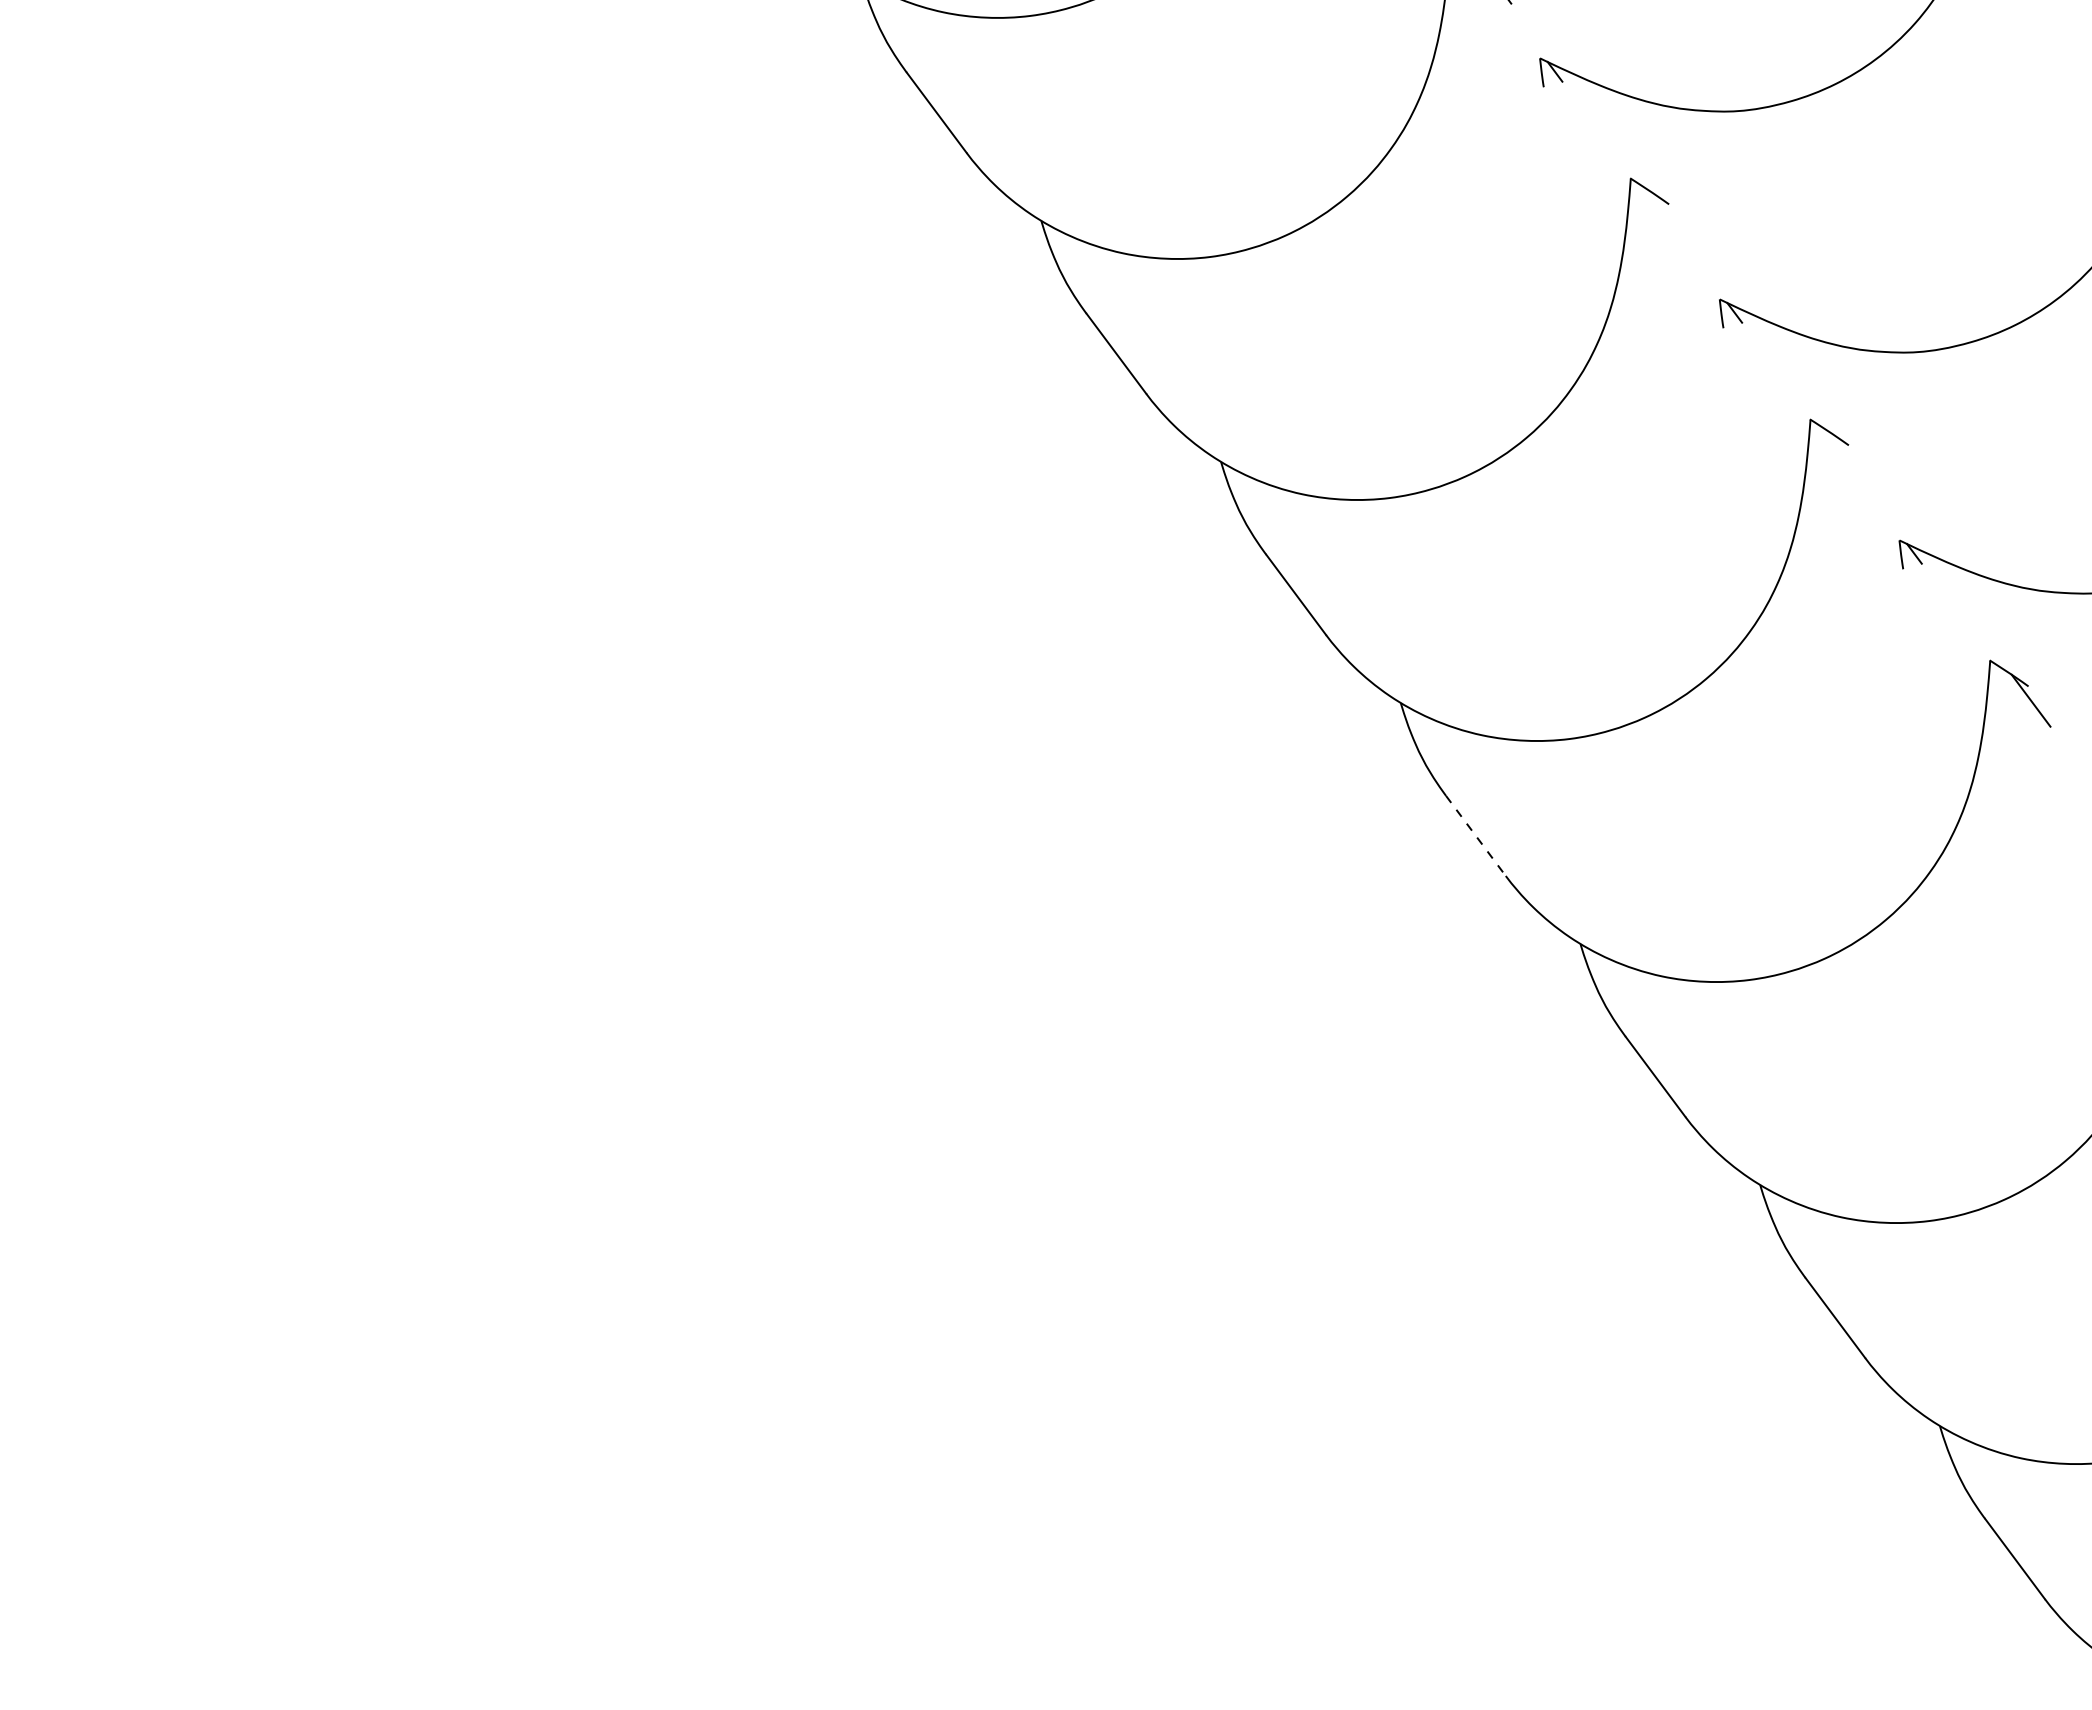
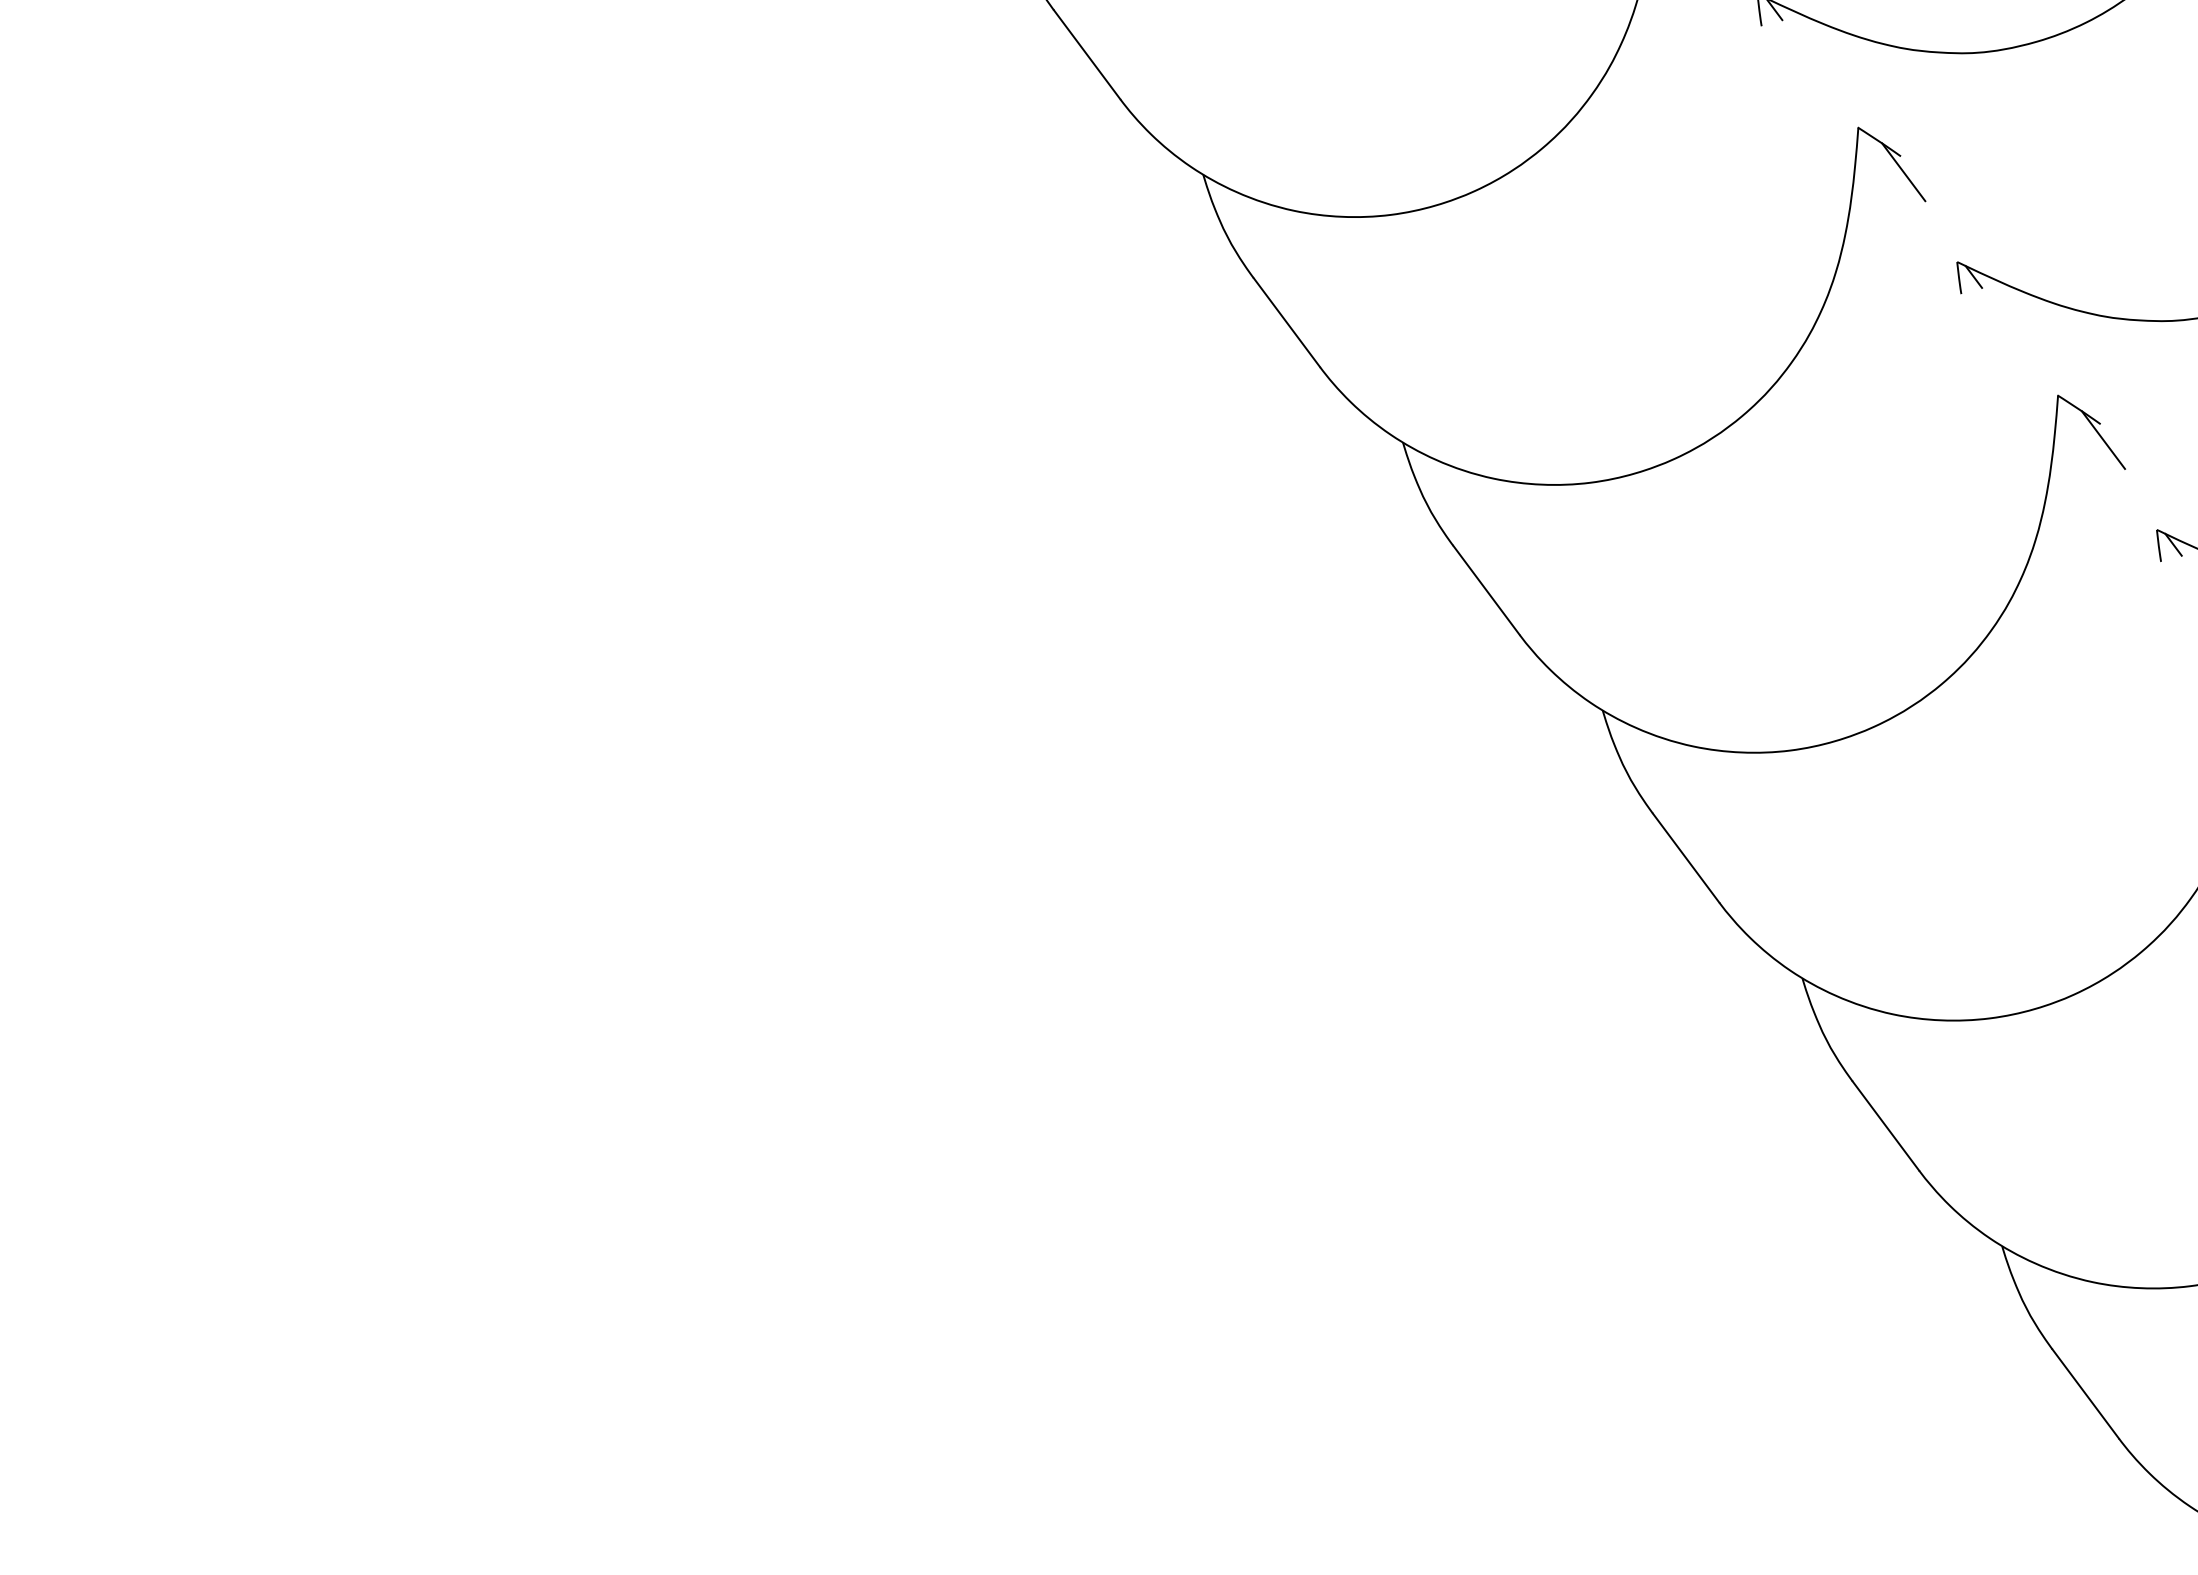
line: (1671, 218) -> (1903, 172), added
line: (1851, 459) -> (2103, 439), added
line: (1475, 835) -> (1685, 857), dashed -> solid

